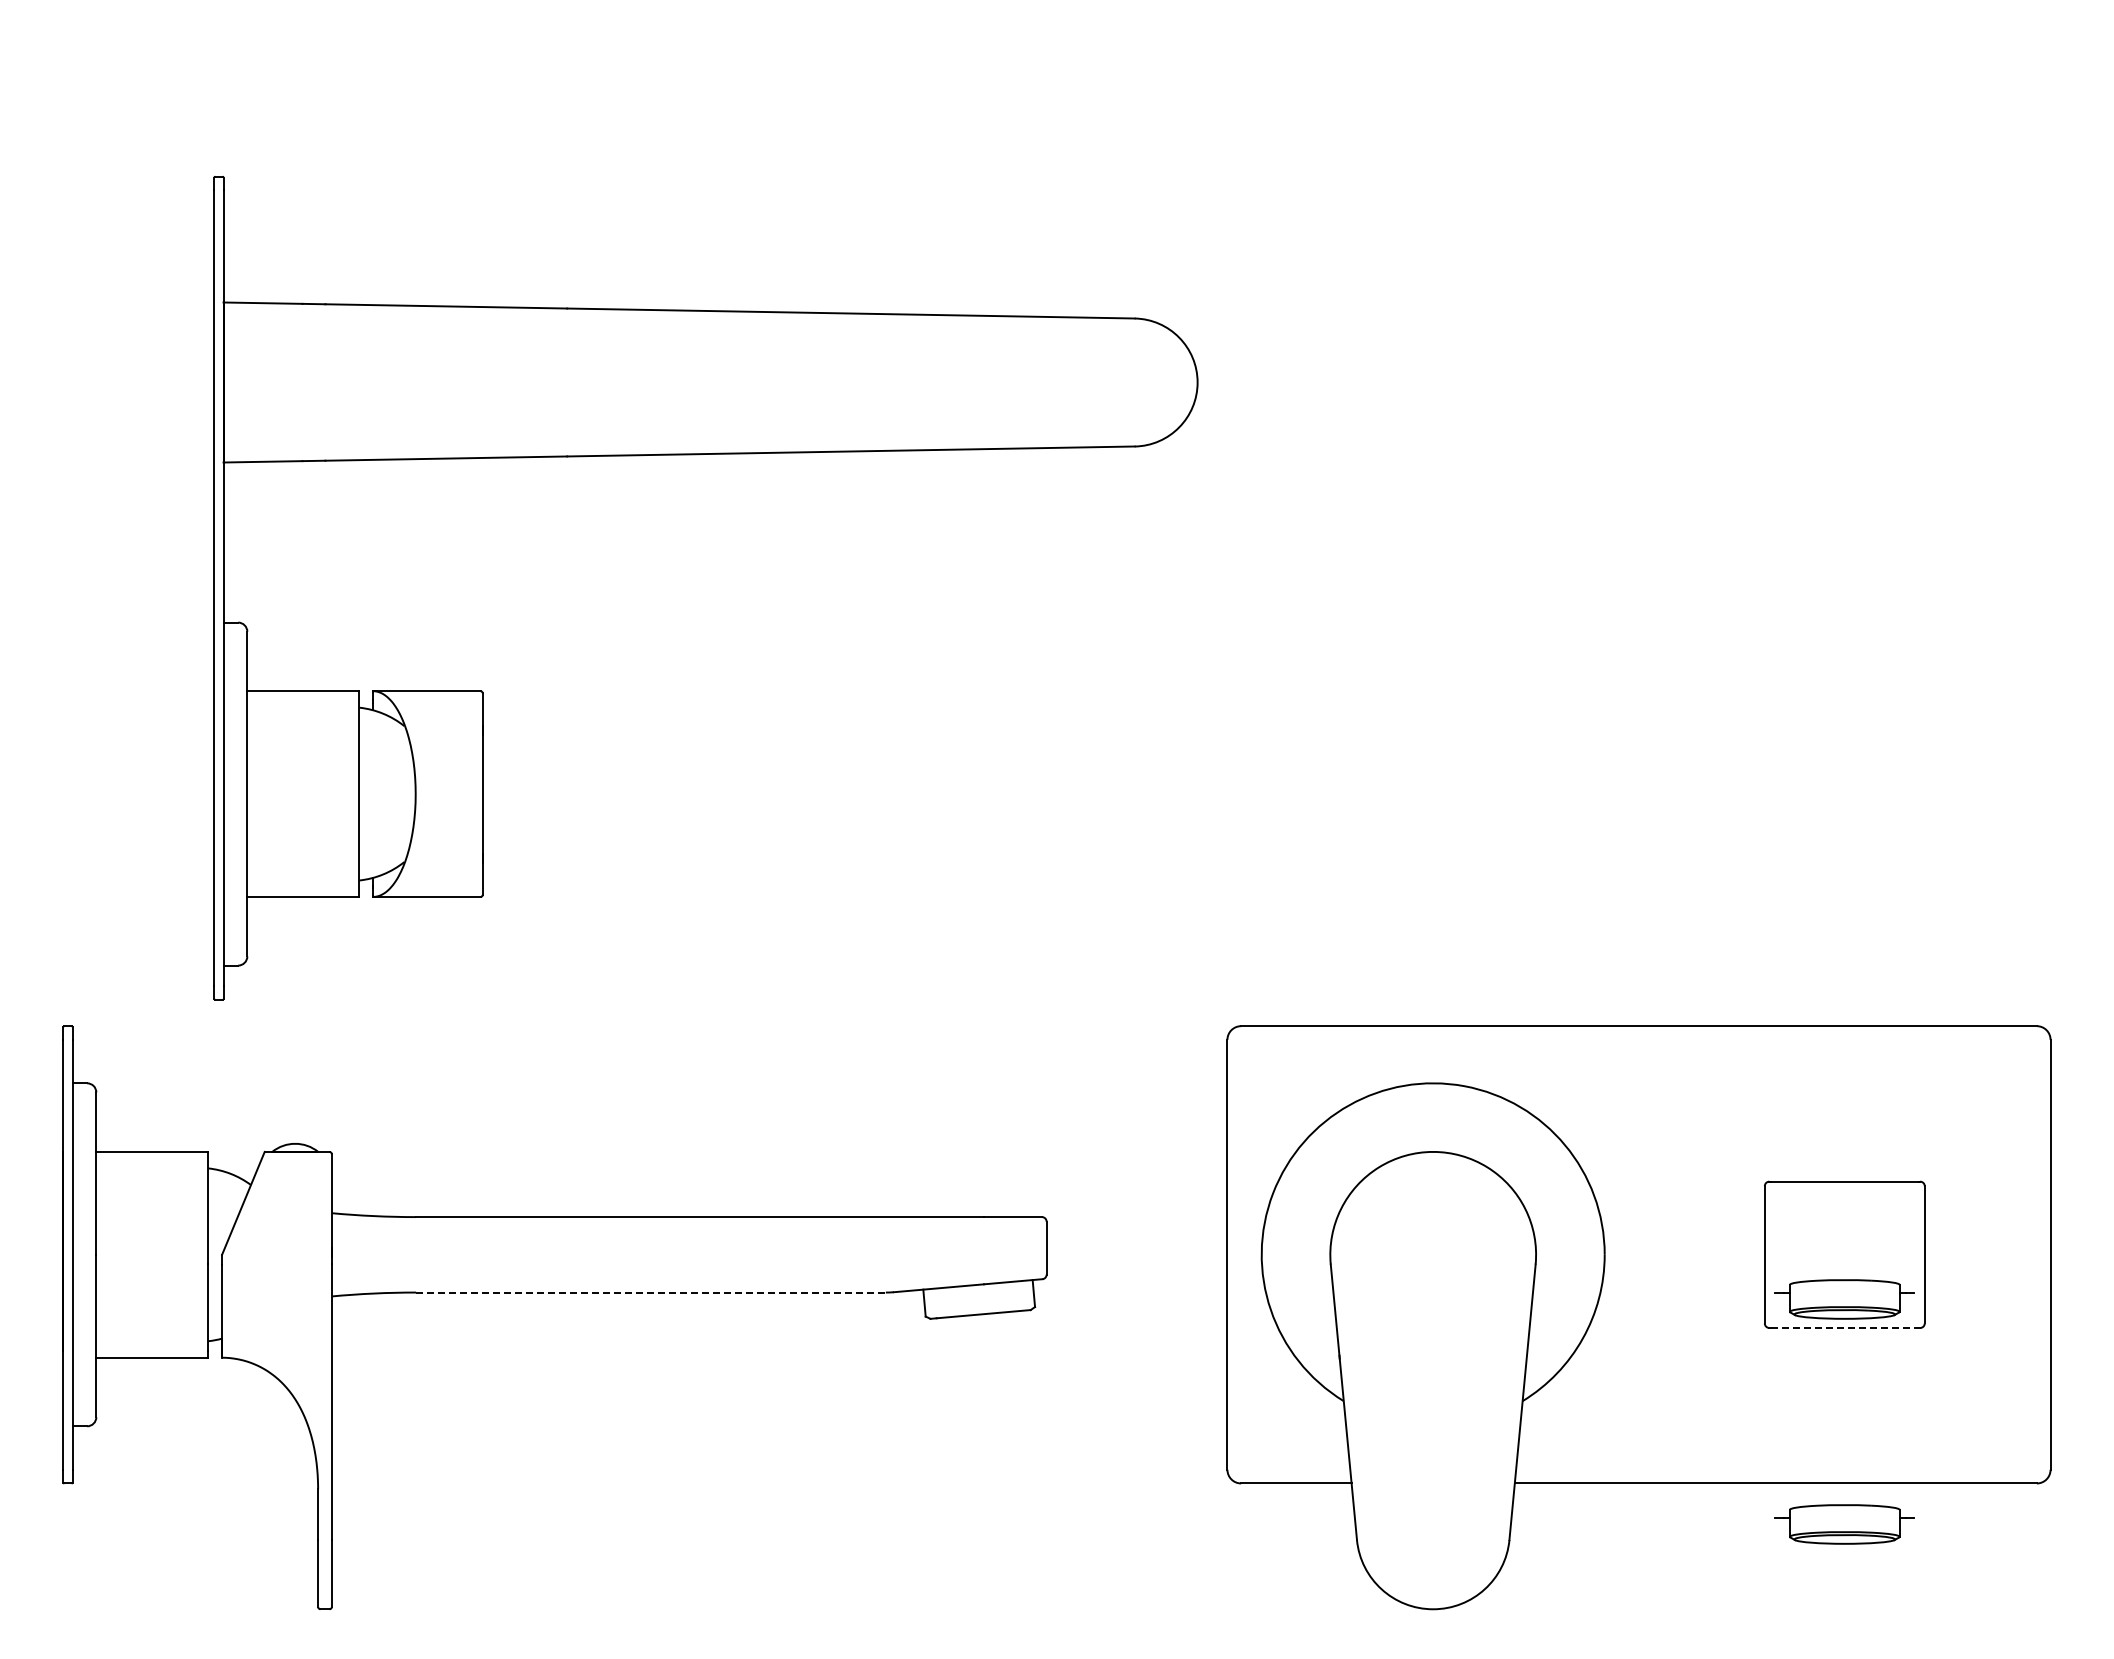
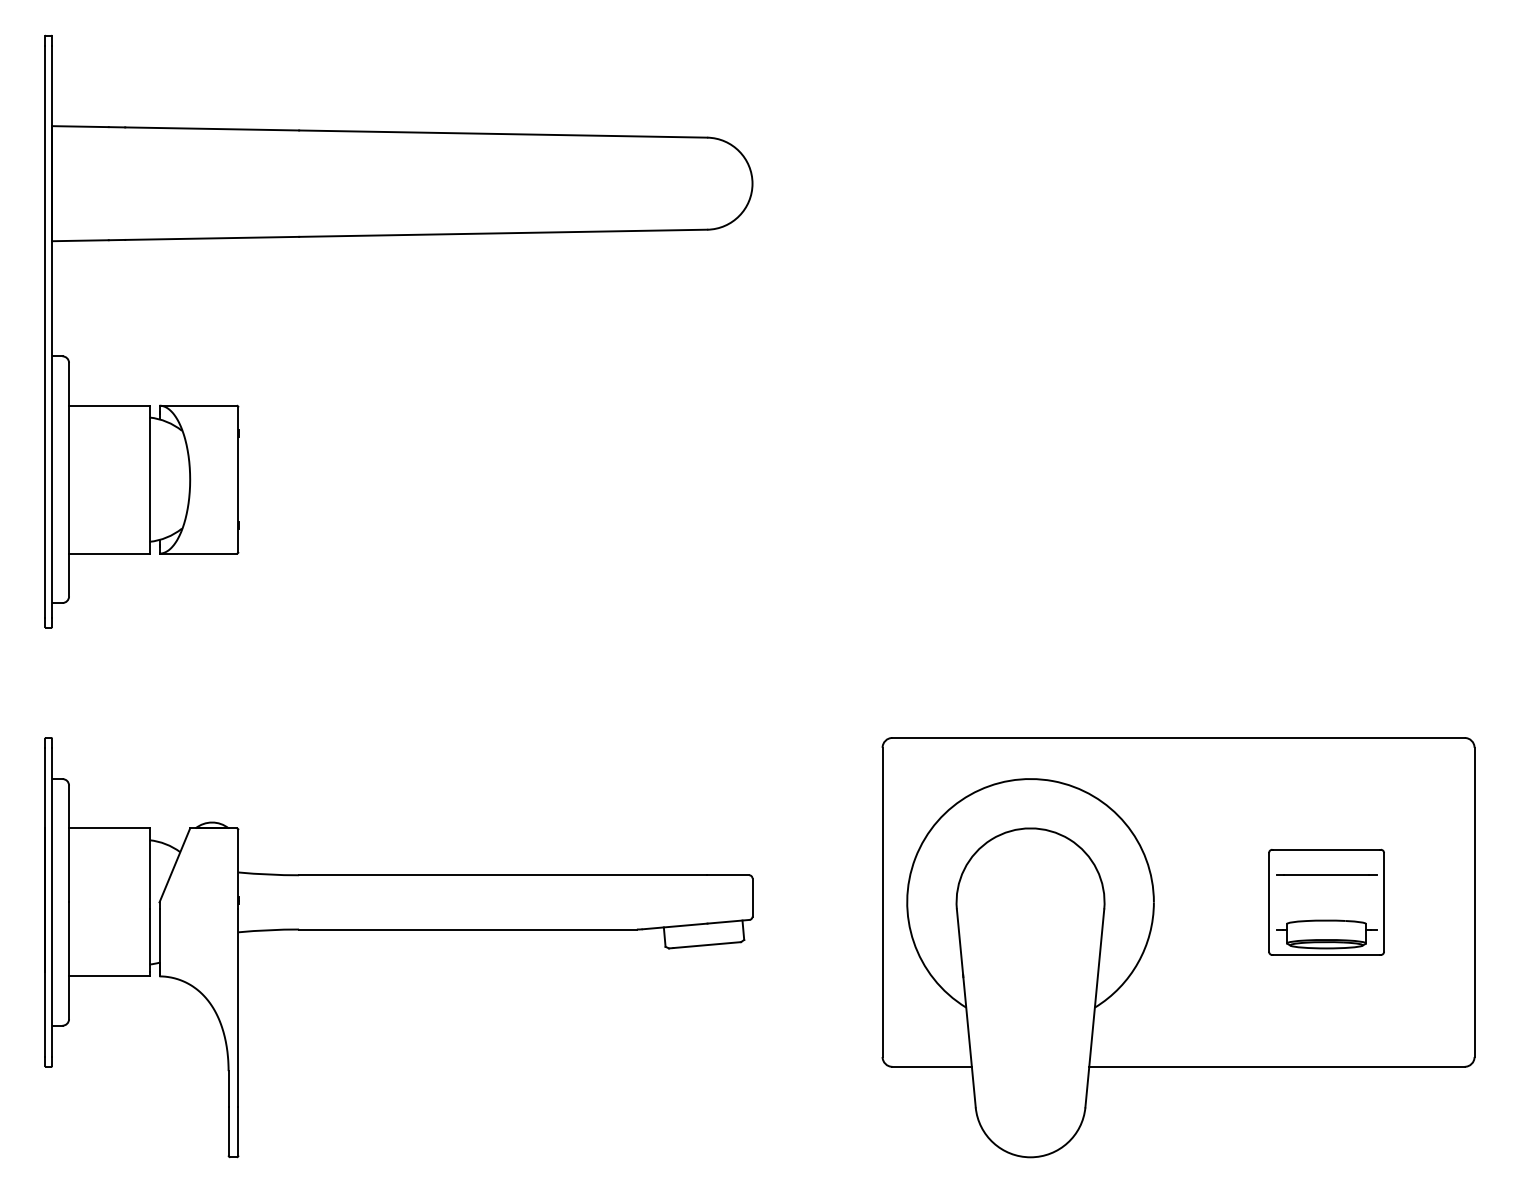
part: (698, 455) -> (393, 236), moved
line: (1844, 1216) -> (1326, 874), added
line: (650, 1292) -> (467, 929), dashed -> solid
line: (1845, 1327) -> (1327, 954), dashed -> solid
part: (1844, 1524) -> (1326, 1096), removed

